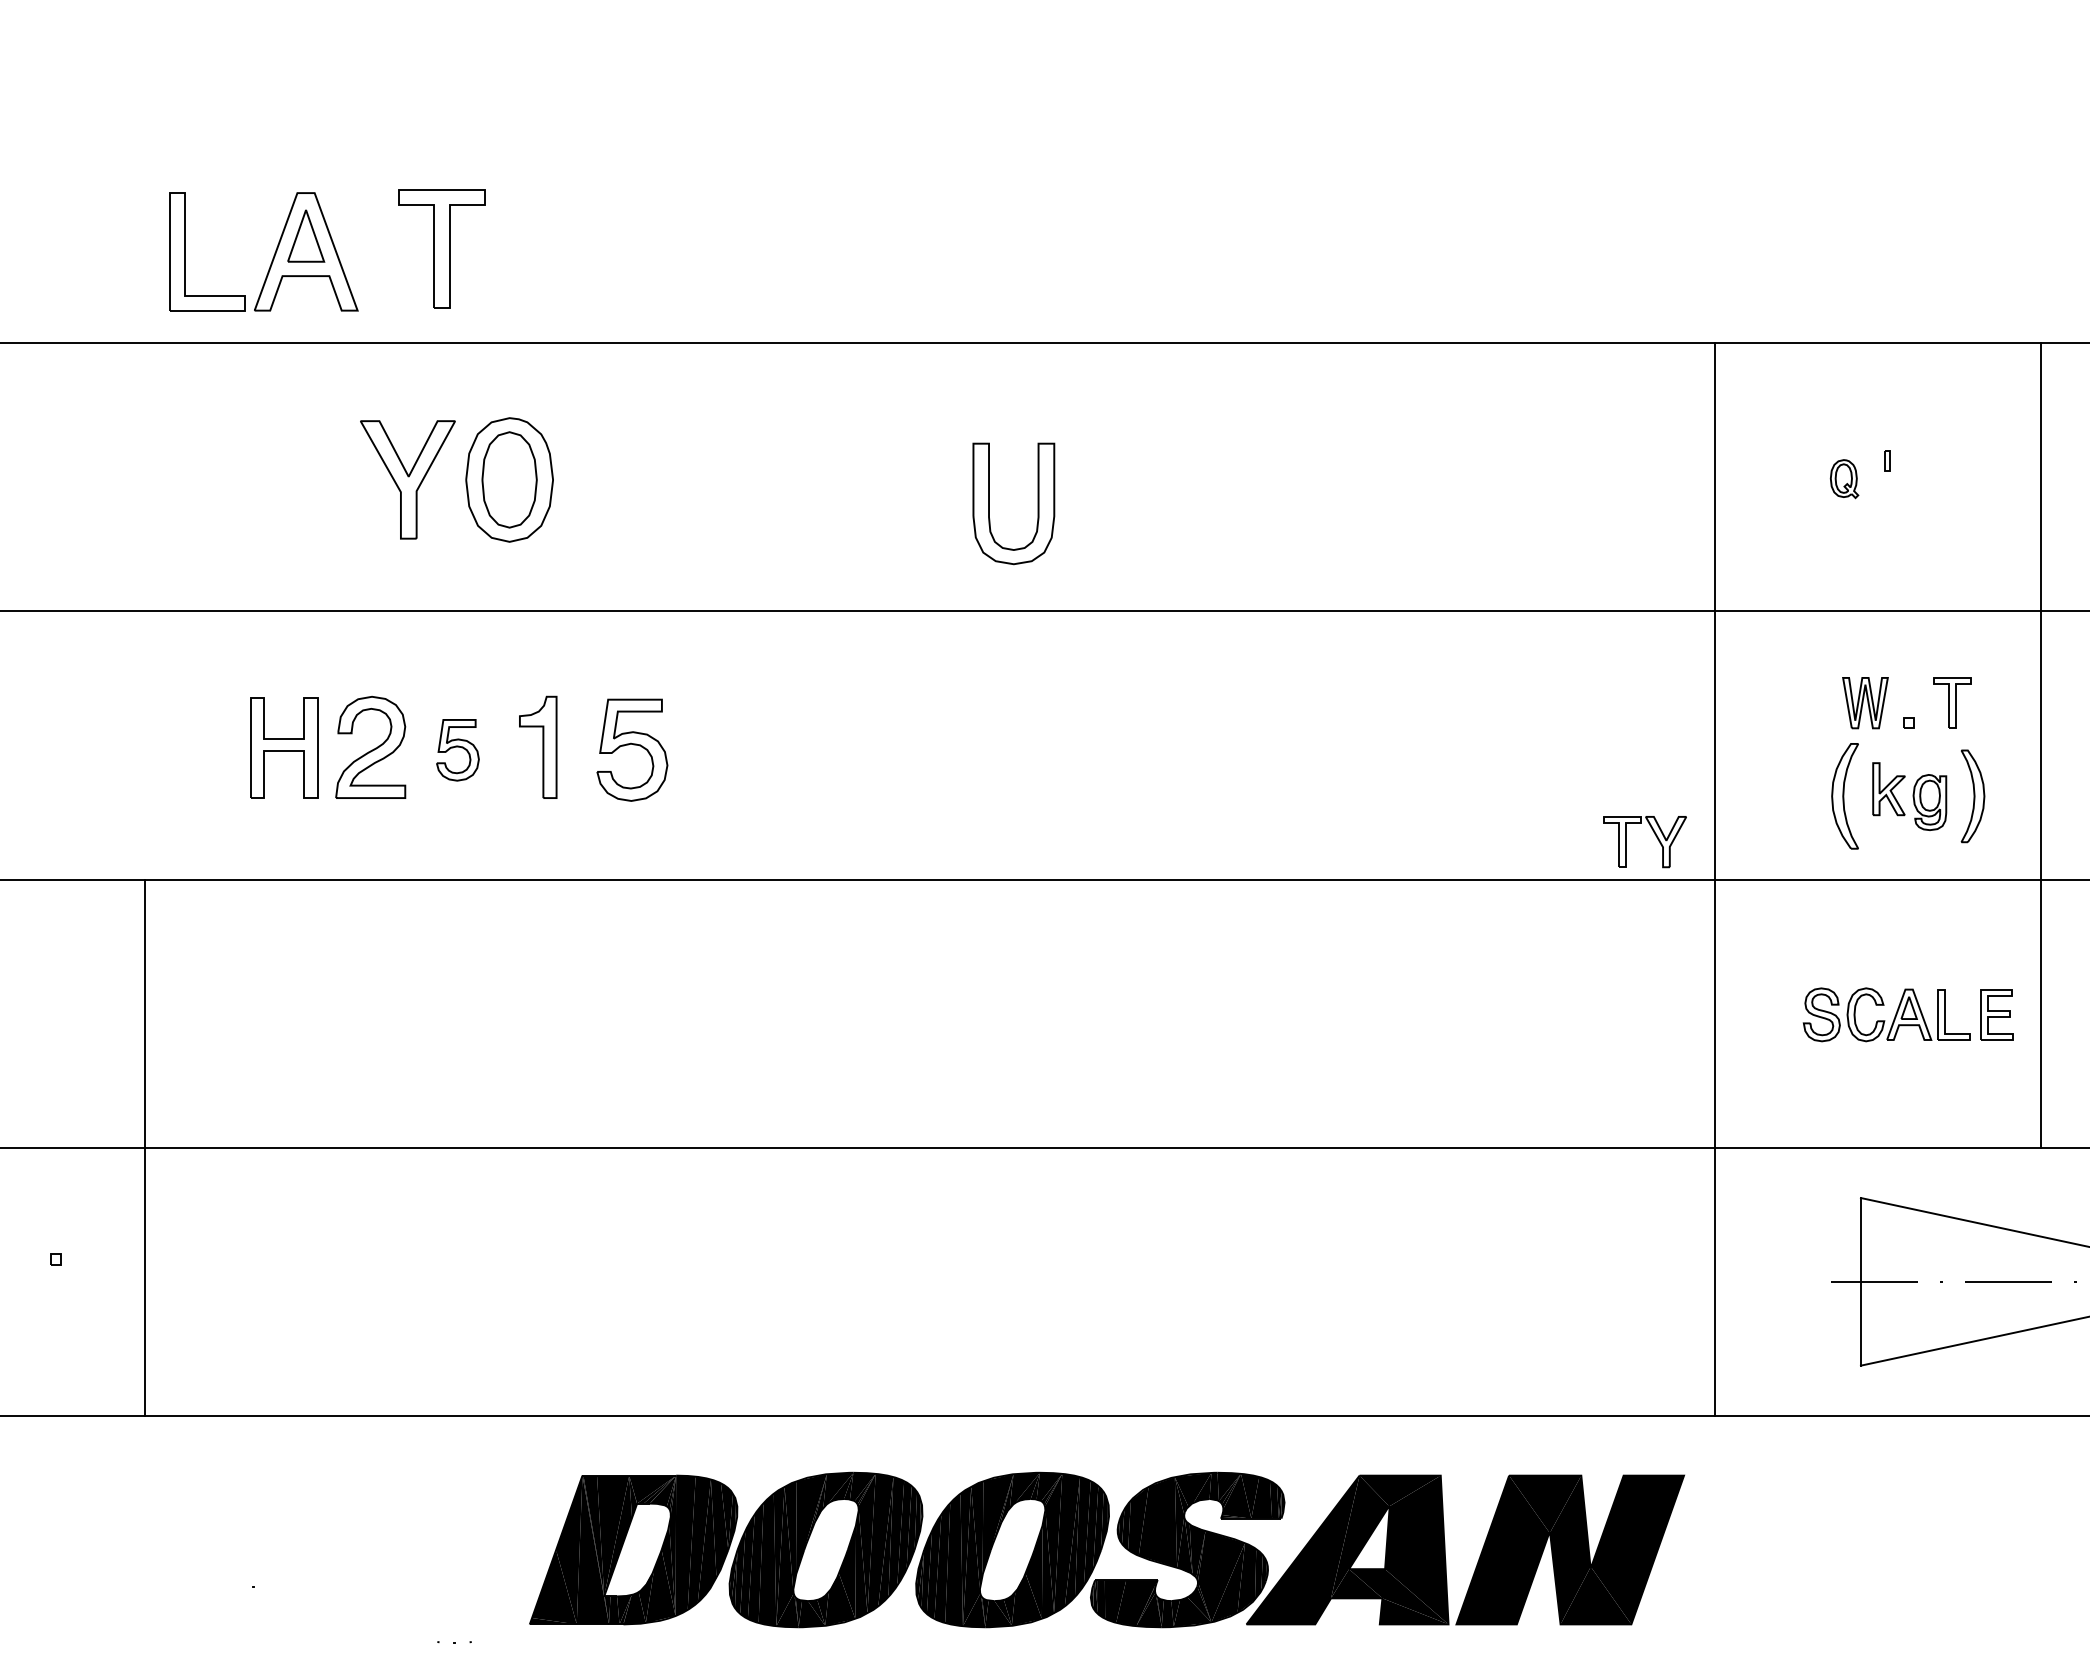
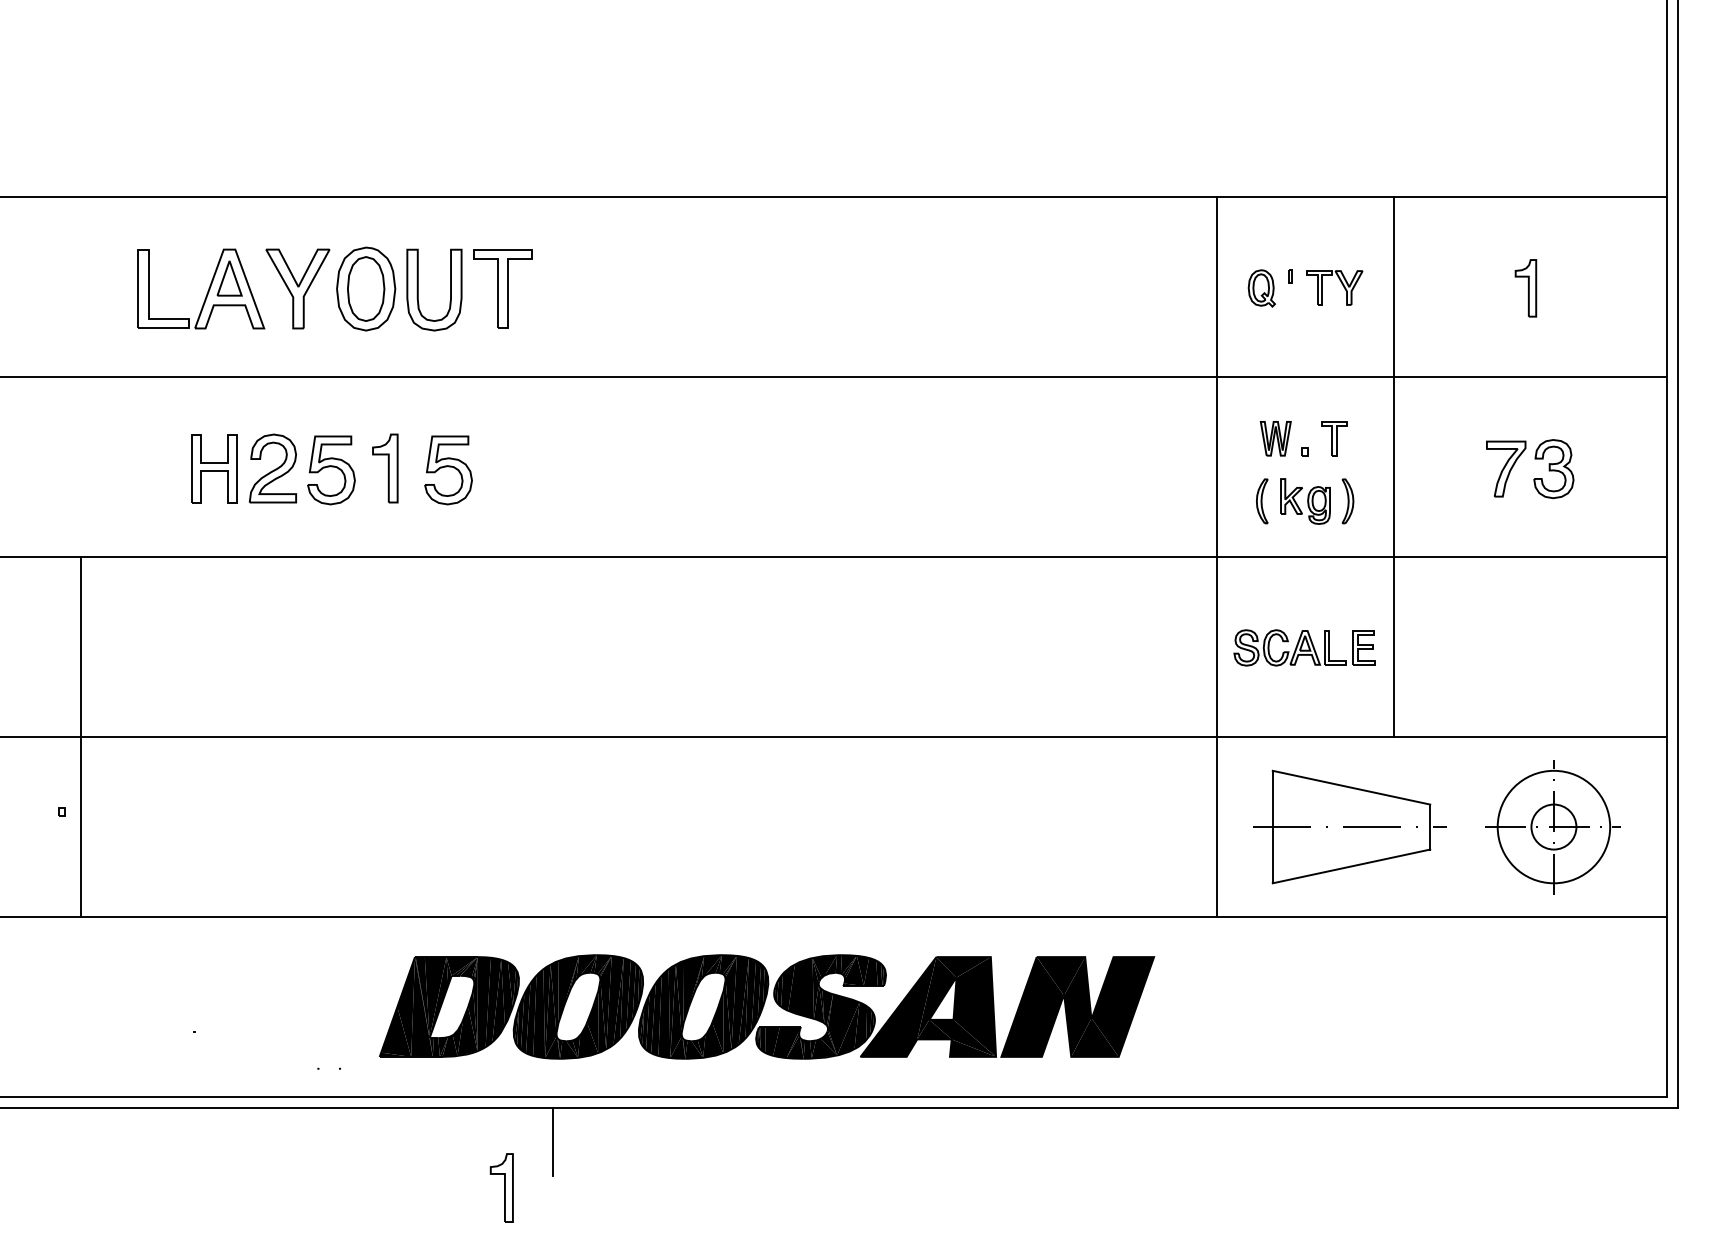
part: (441, 248) -> (502, 288), moved
part: (273, 255) -> (207, 291), moved
part: (1844, 479) -> (1261, 288), size x1.43
part: (990, 502) -> (418, 289), moved
part: (457, 750) -> (331, 470), size x1.67
part: (1845, 796) -> (1262, 501), size x0.62
part: (1972, 796) -> (1347, 501), size x0.71
part: (1653, 833) -> (1340, 282), moved
line: (1714, 880) -> (1216, 557), moved
line: (144, 1148) -> (81, 737), moved

